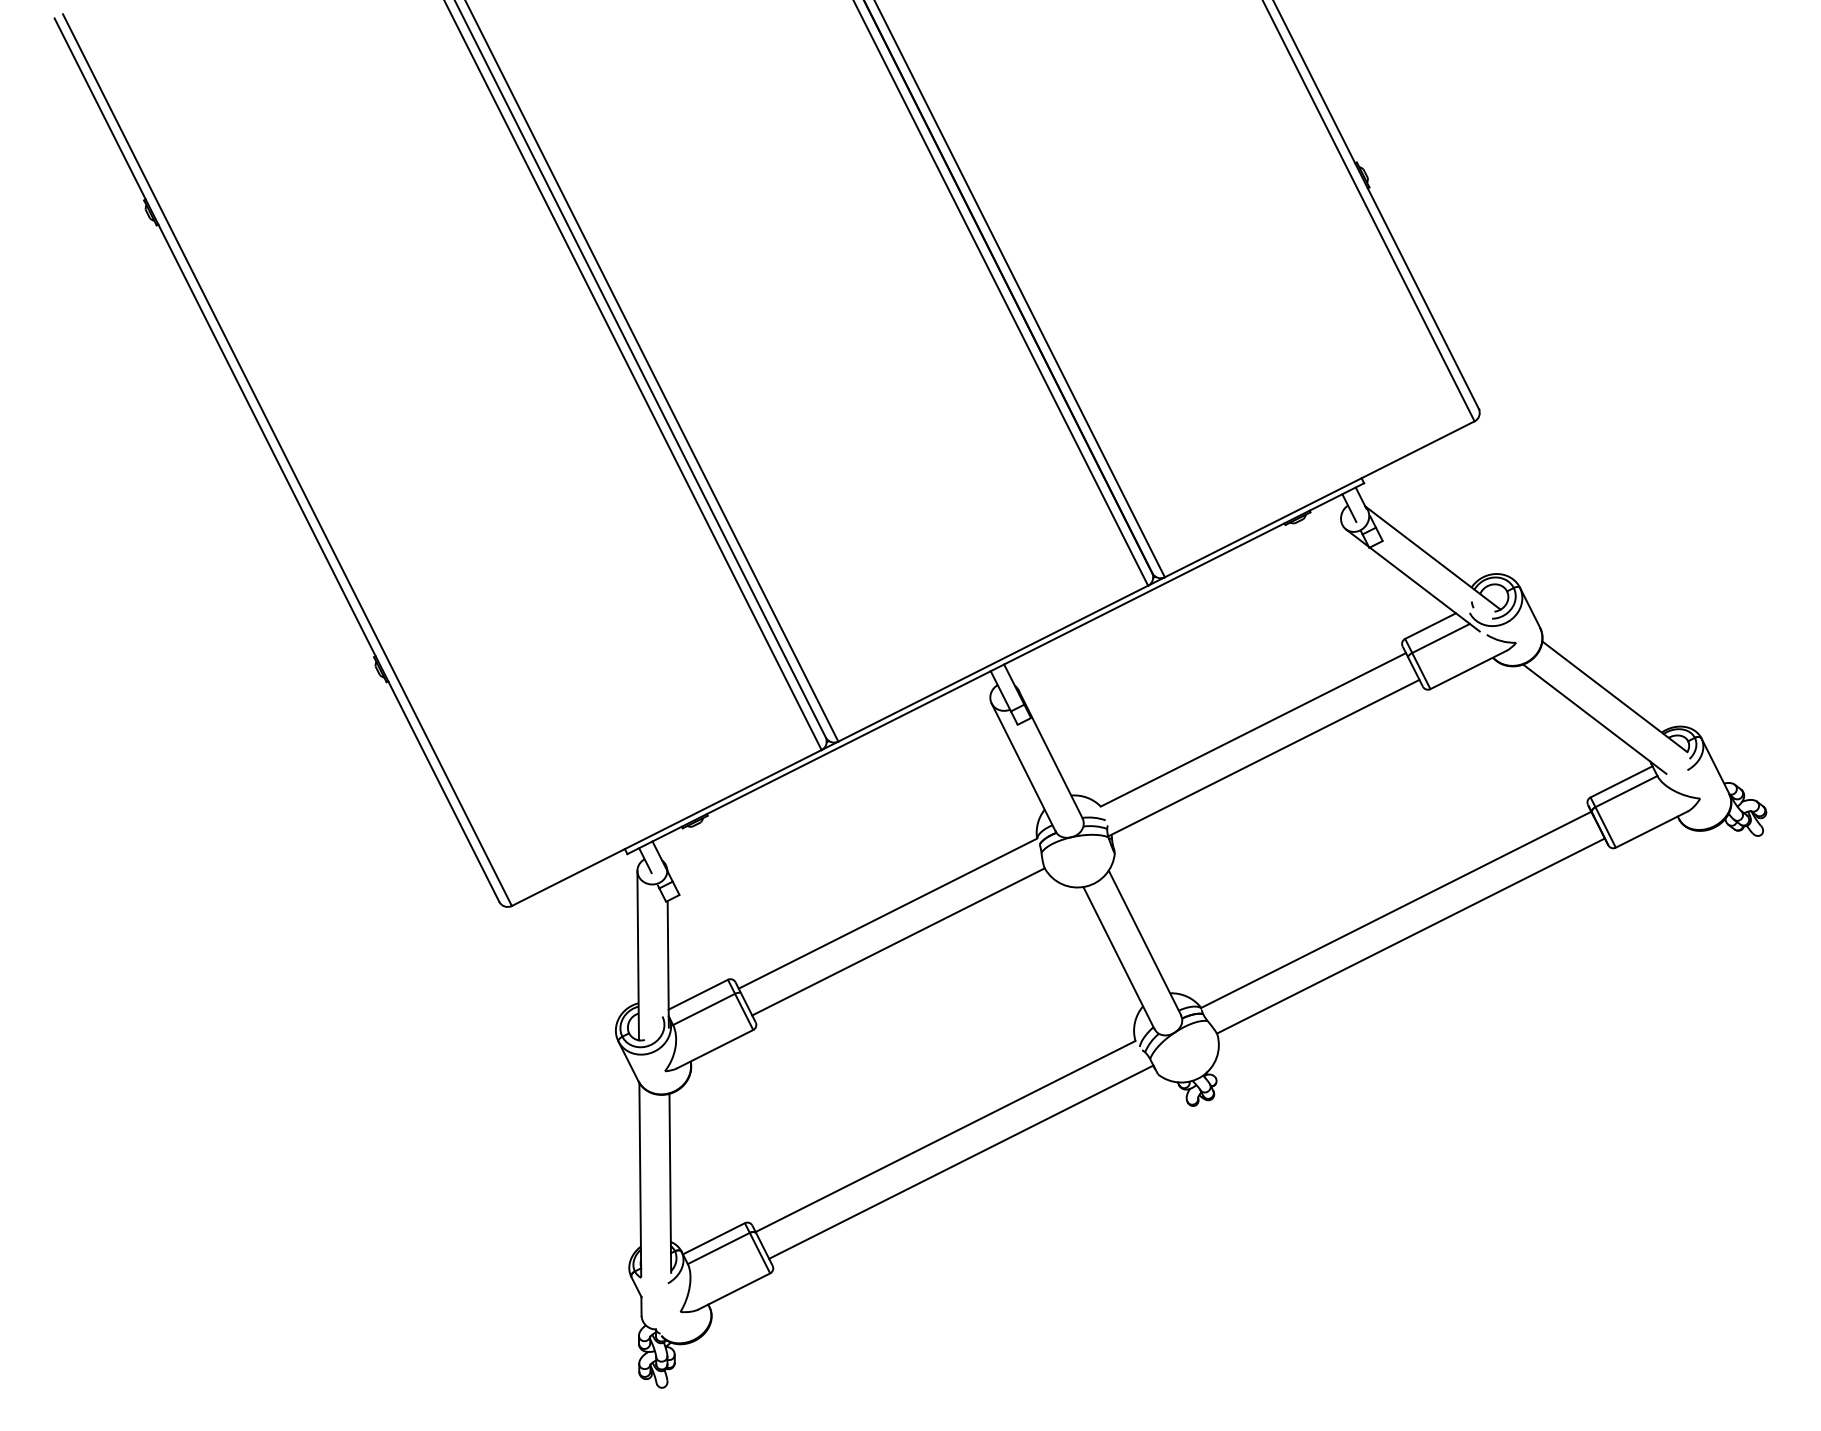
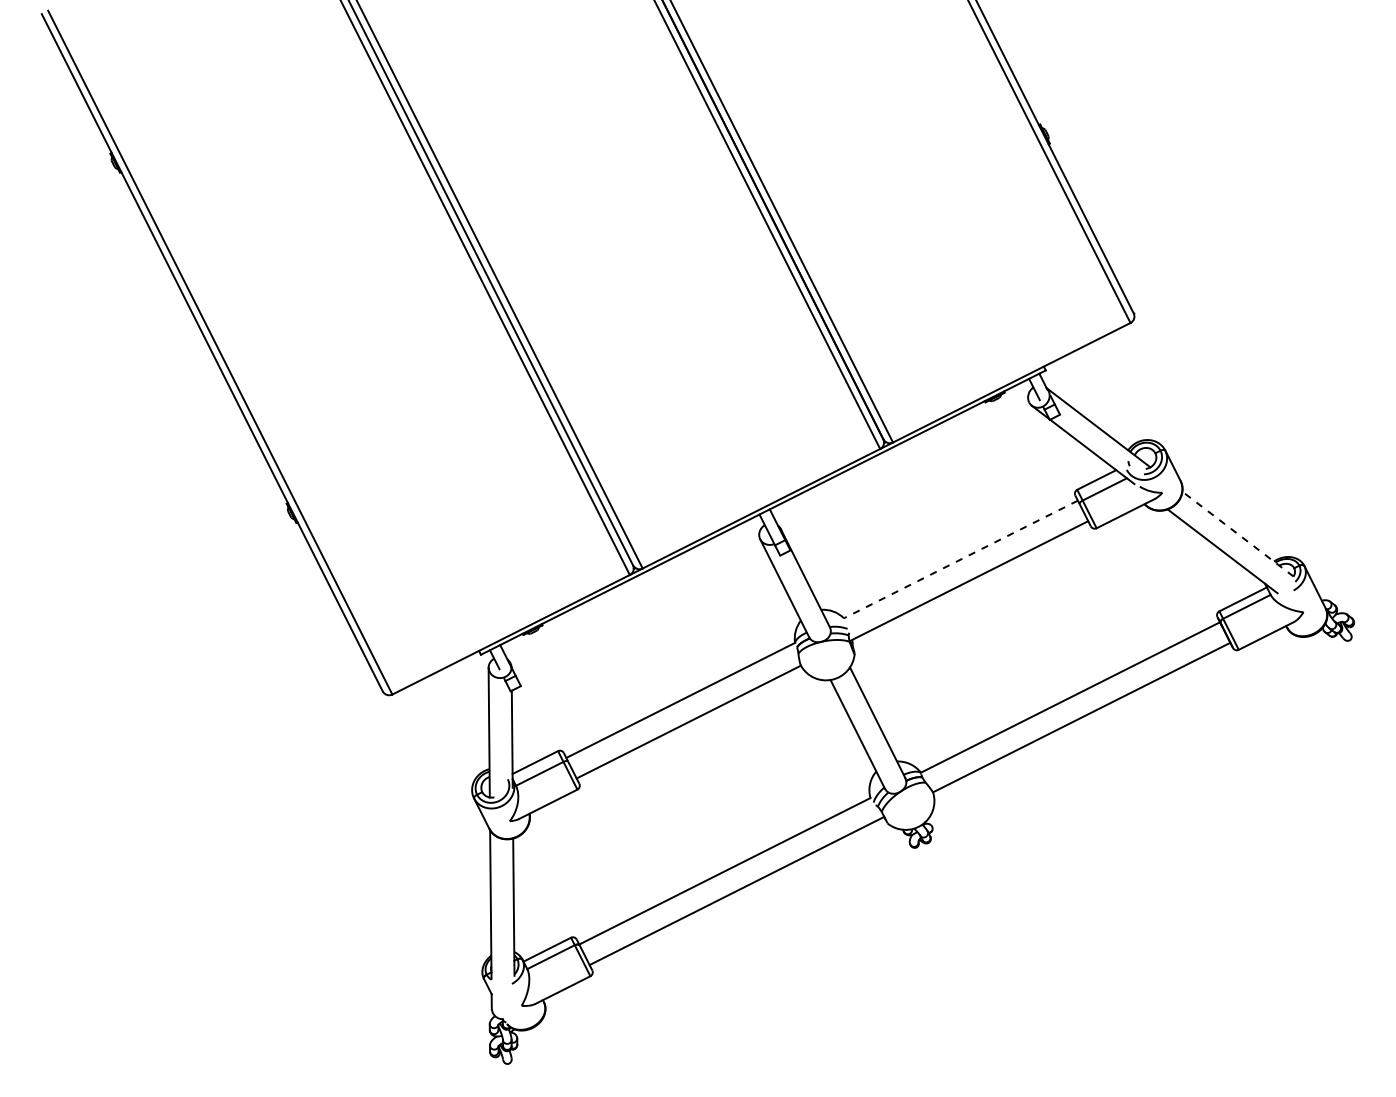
line: (1614, 696) -> (1237, 533), solid -> dashed
line: (1253, 729) -> (960, 559), solid -> dashed

